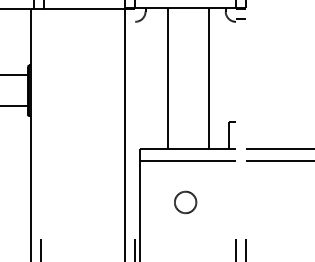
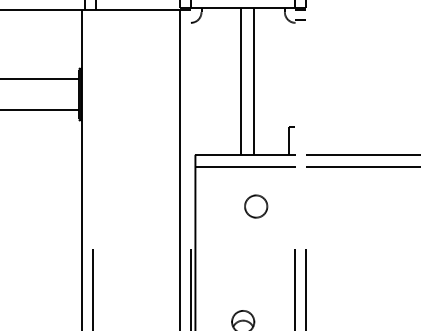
line: (167, 78) -> (253, 81), moved
line: (209, 78) -> (241, 81), moved
circle: (185, 202) -> (256, 206), moved

